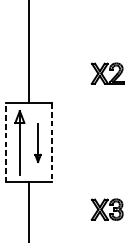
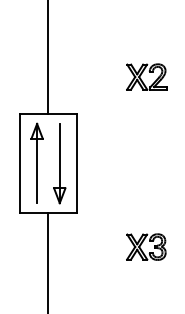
line: (6, 142) -> (20, 163), dashed -> solid
part: (37, 142) -> (59, 163), size x1.67
line: (51, 142) -> (76, 163), dashed -> solid

